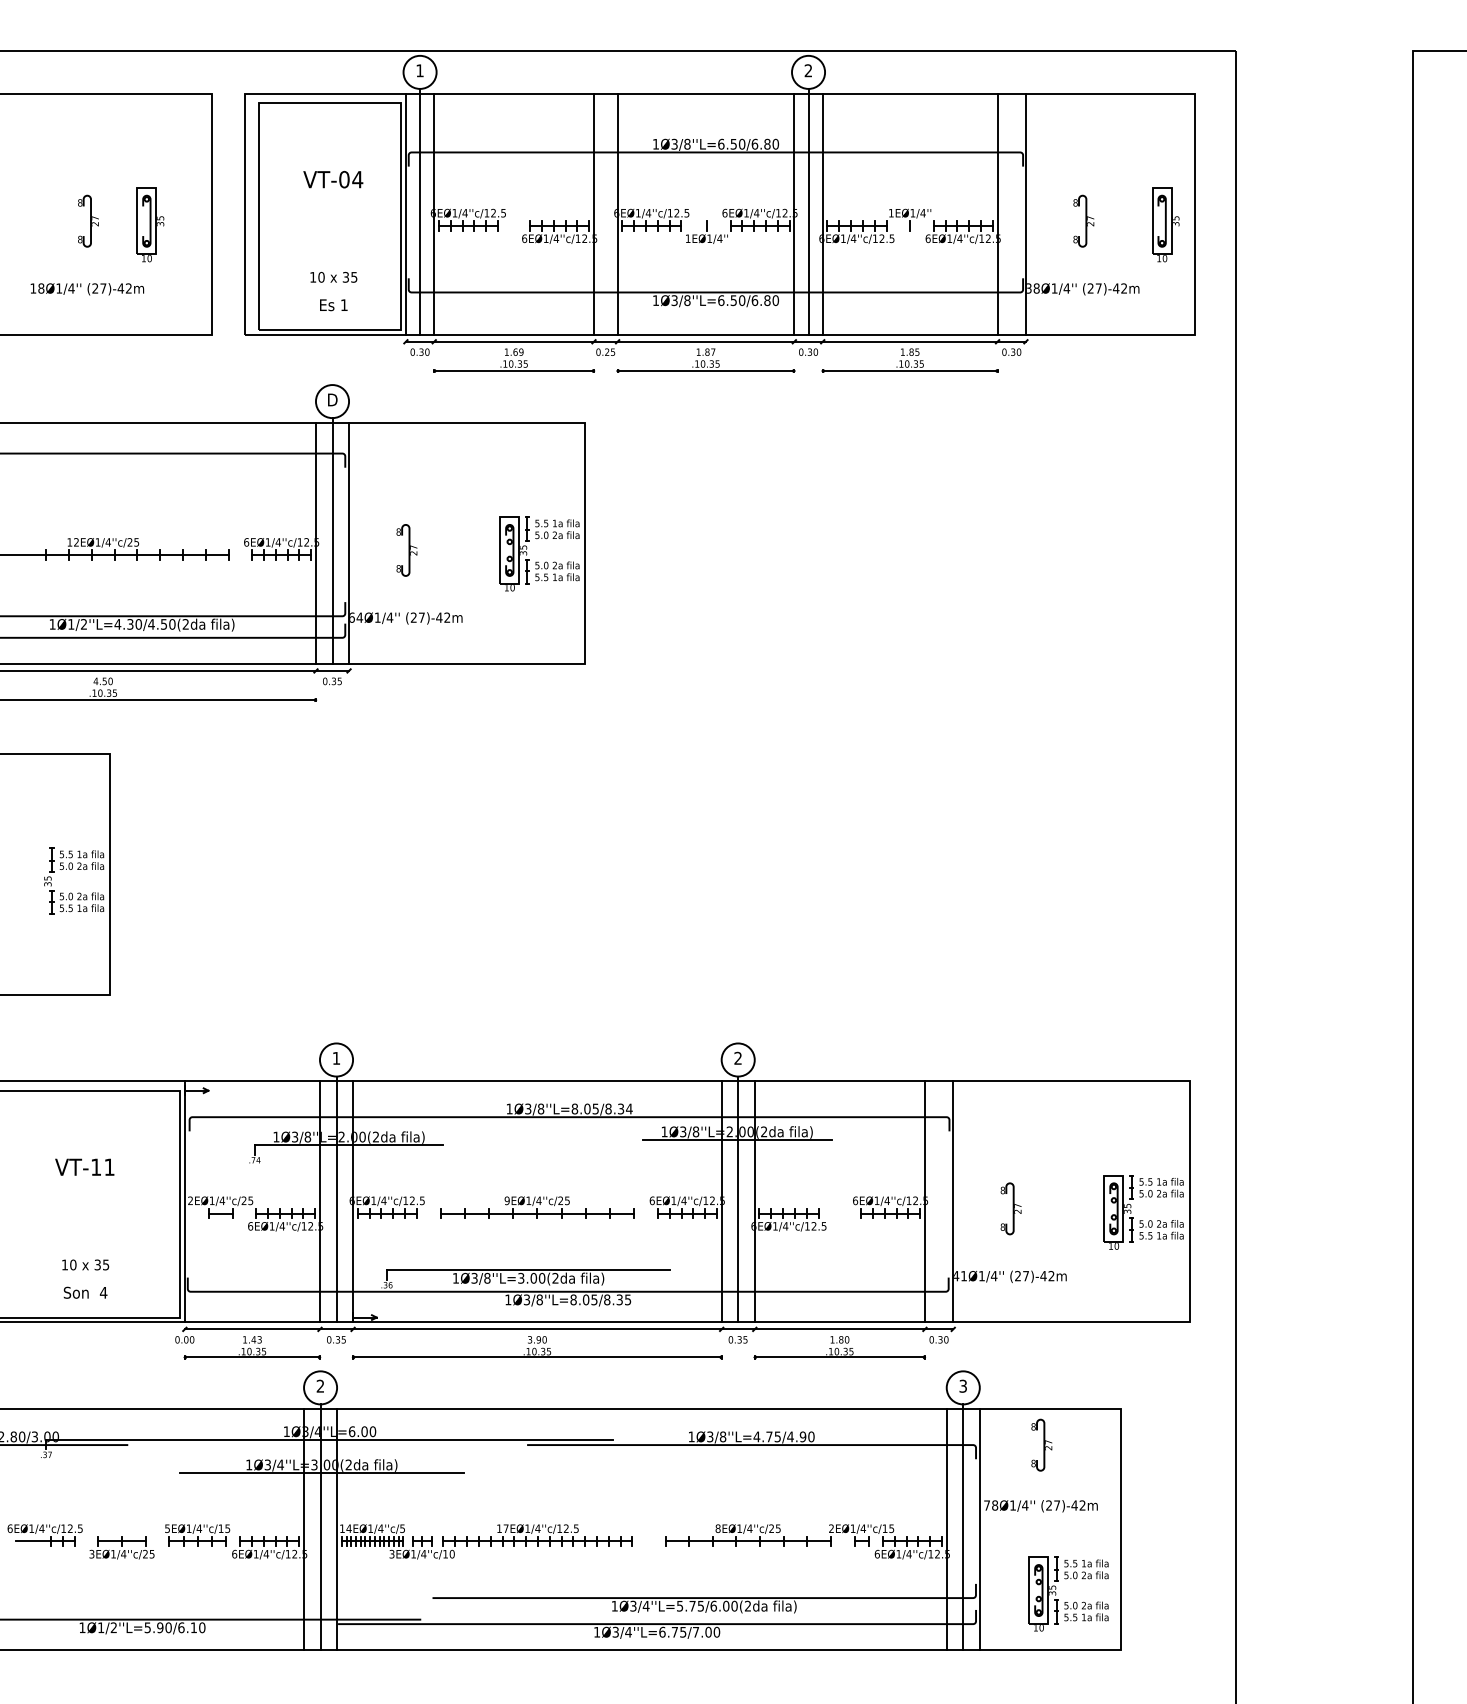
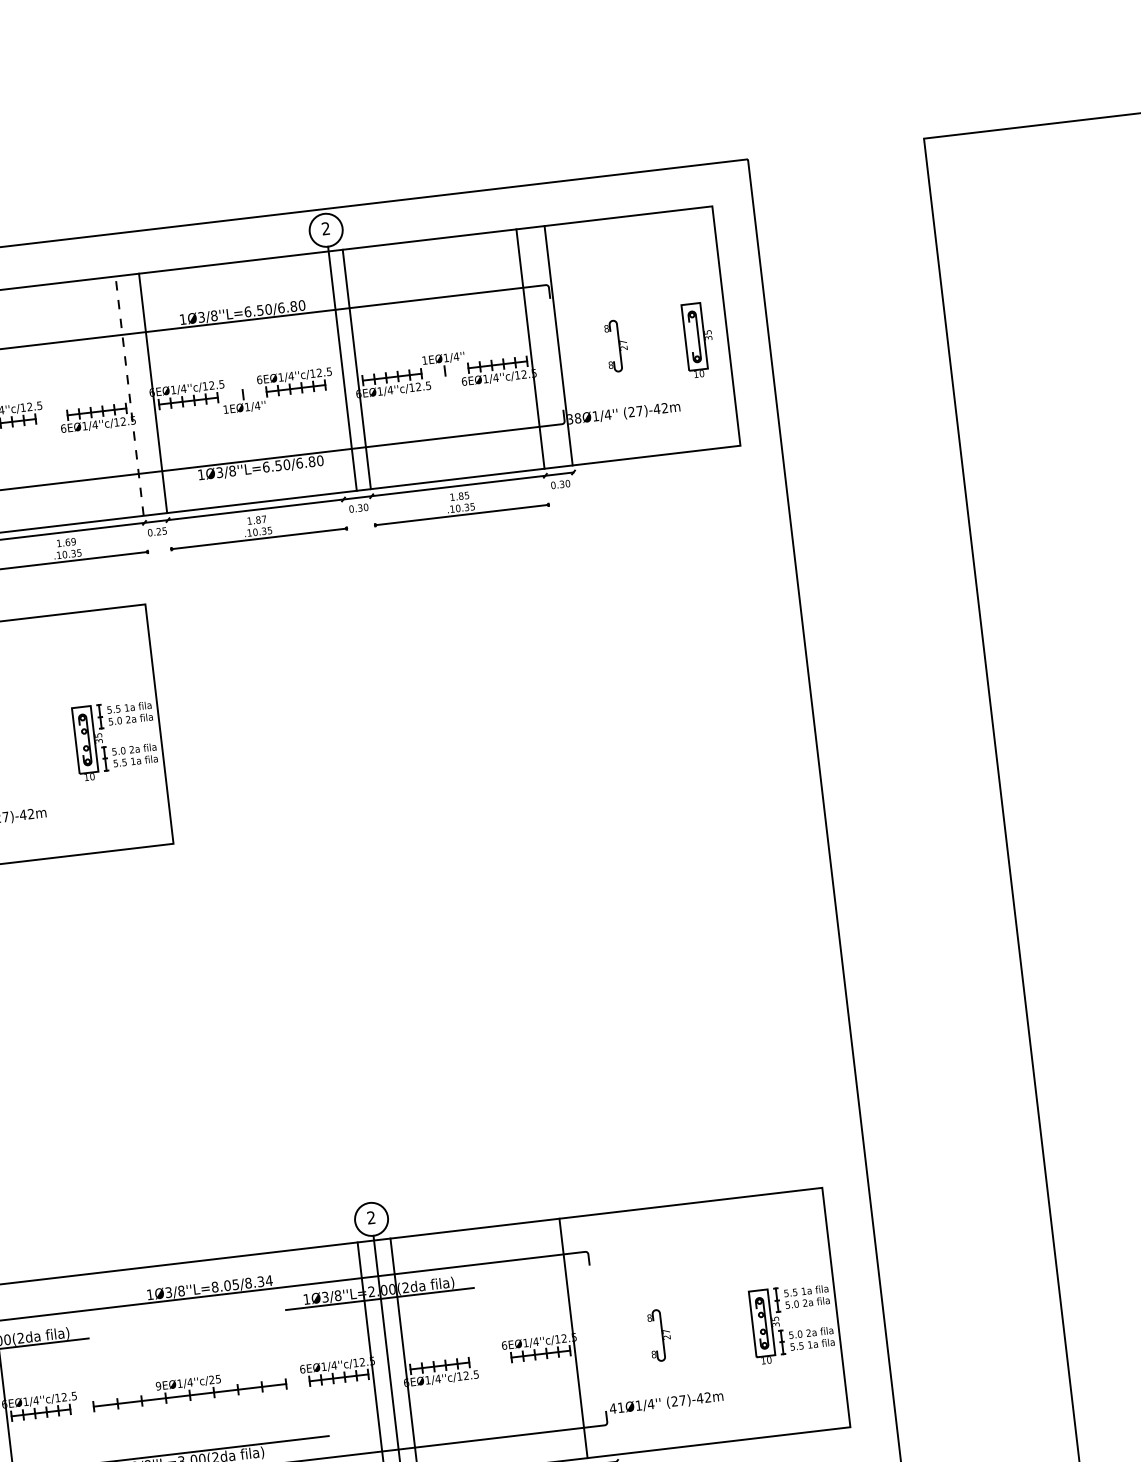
line: (794, 213) -> (328, 372), removed
line: (593, 214) -> (129, 396), solid -> dashed
line: (953, 1201) -> (601, 1334), removed

